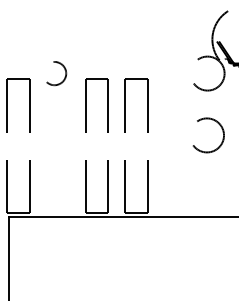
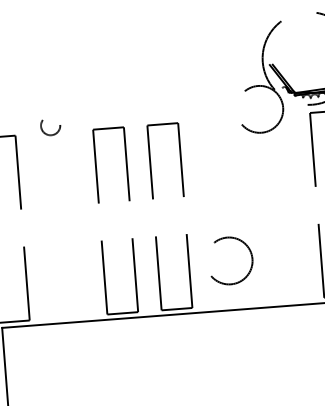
circle: (56, 73) -> (51, 125), size x0.6
circle: (208, 135) -> (231, 260), moved

